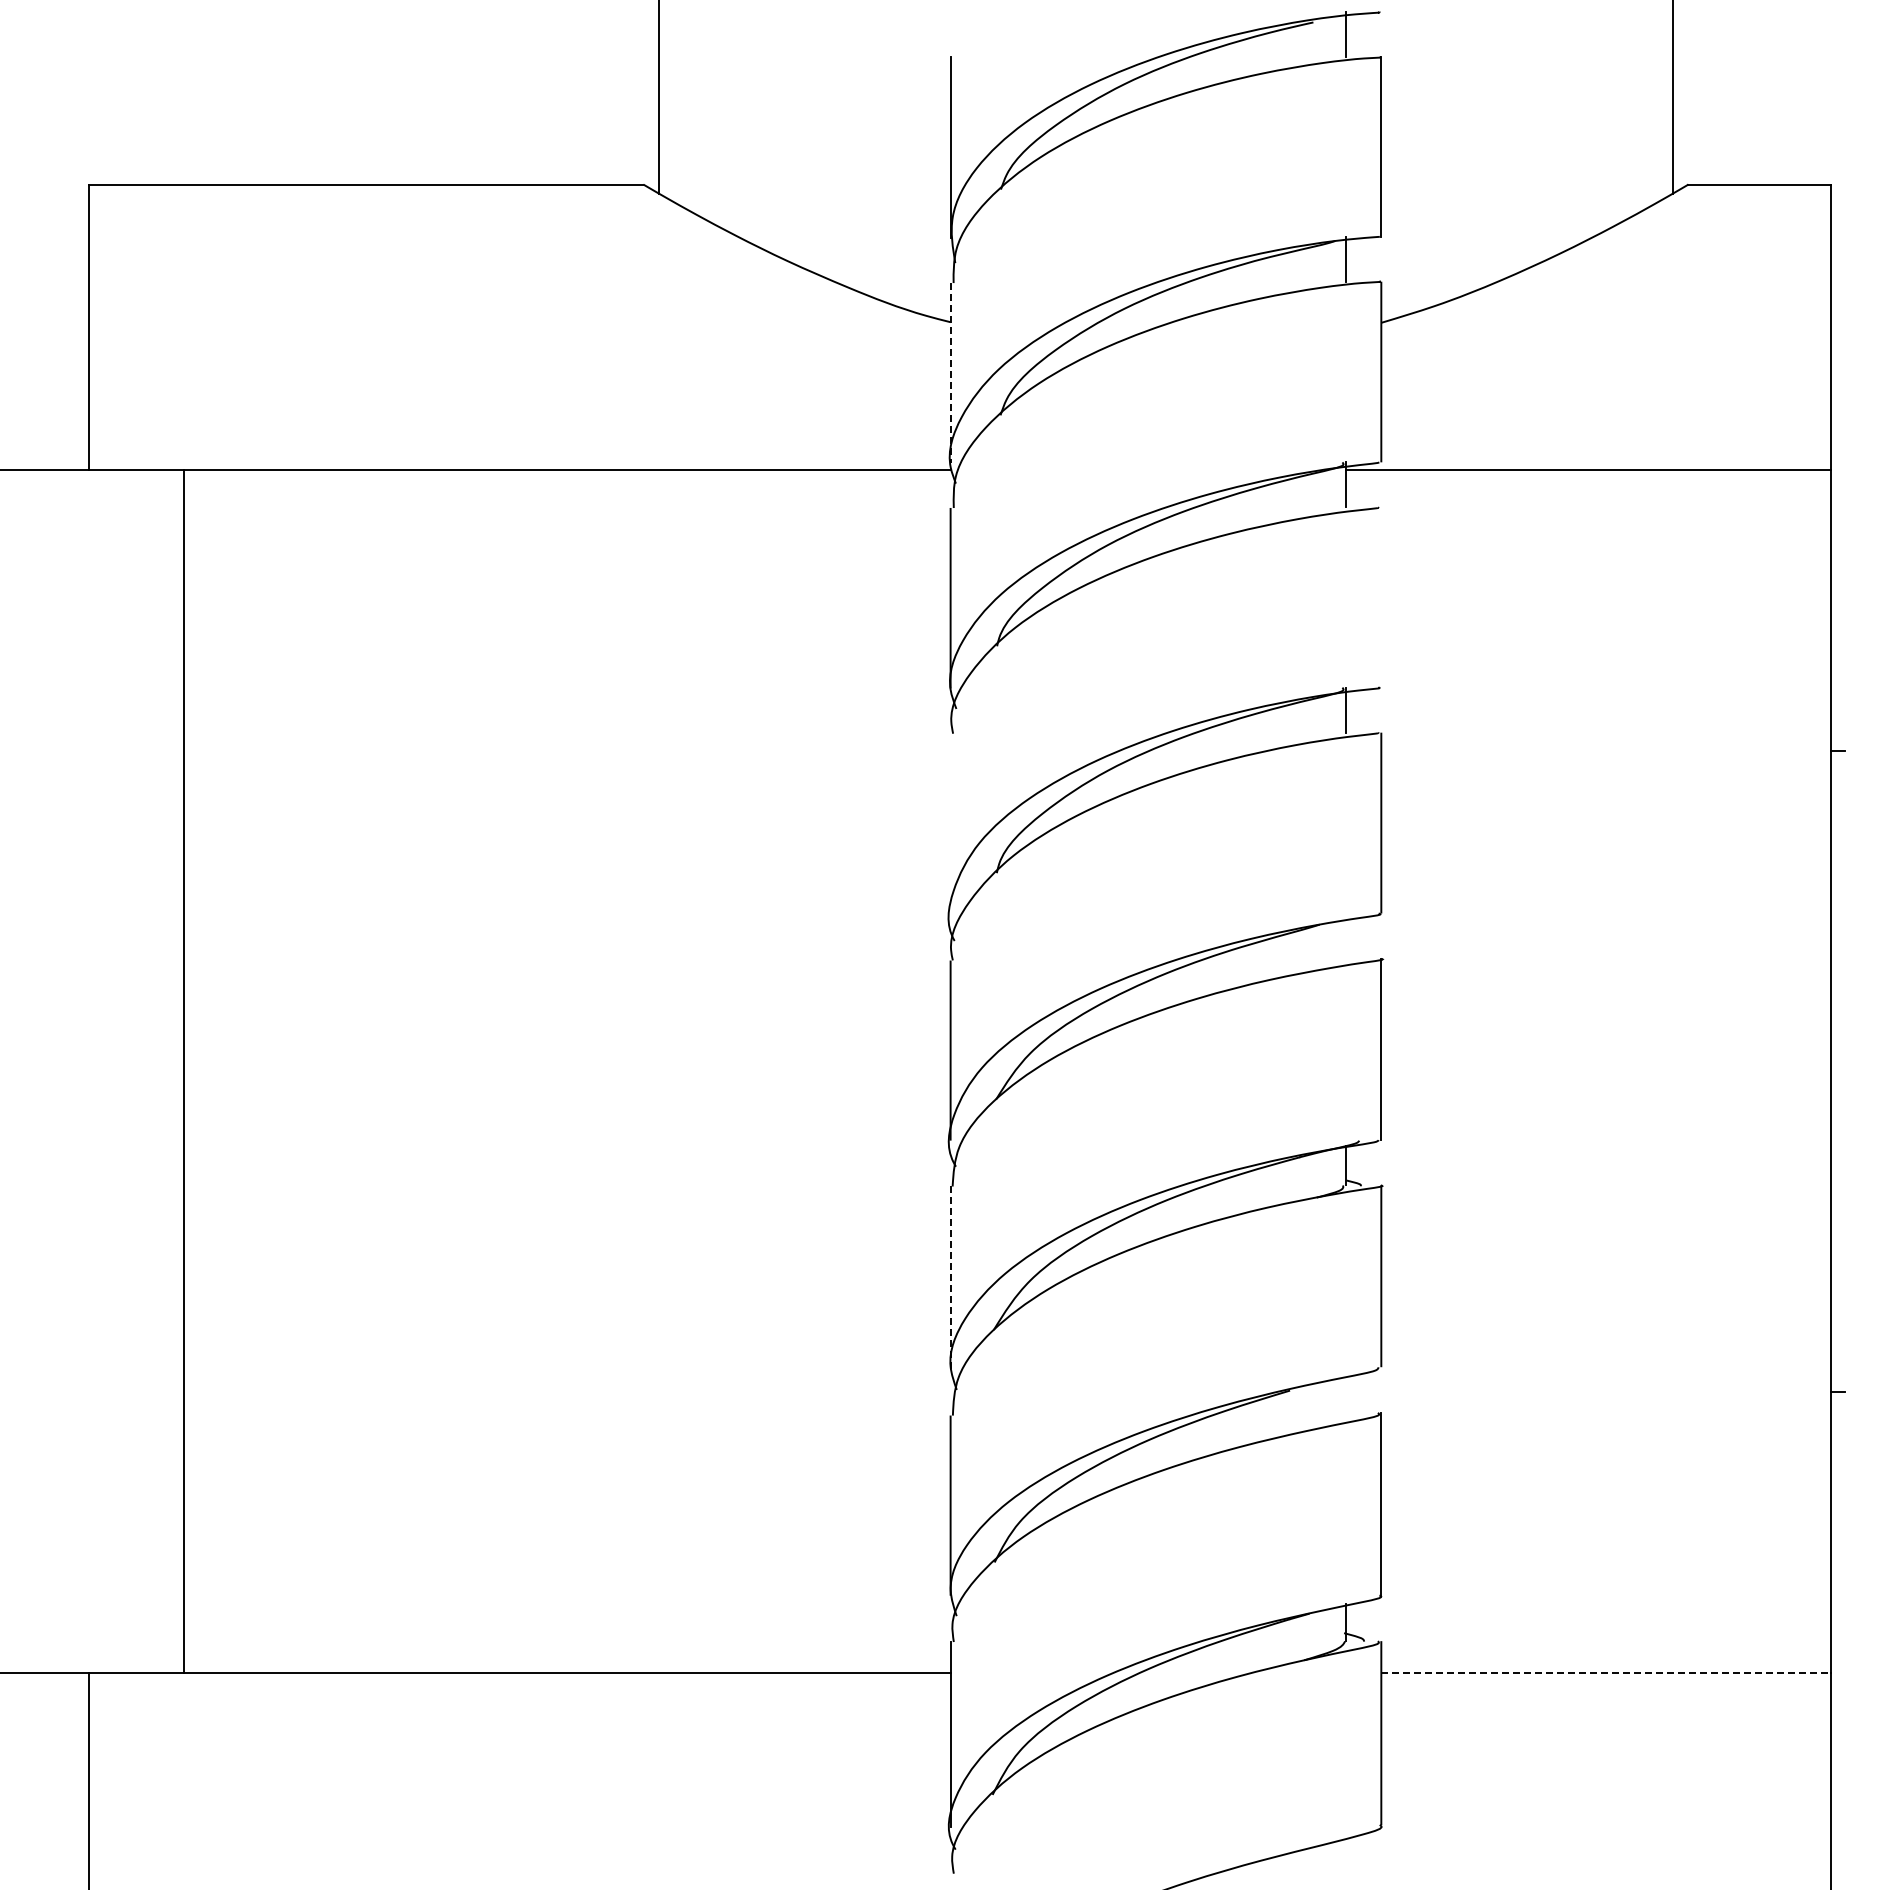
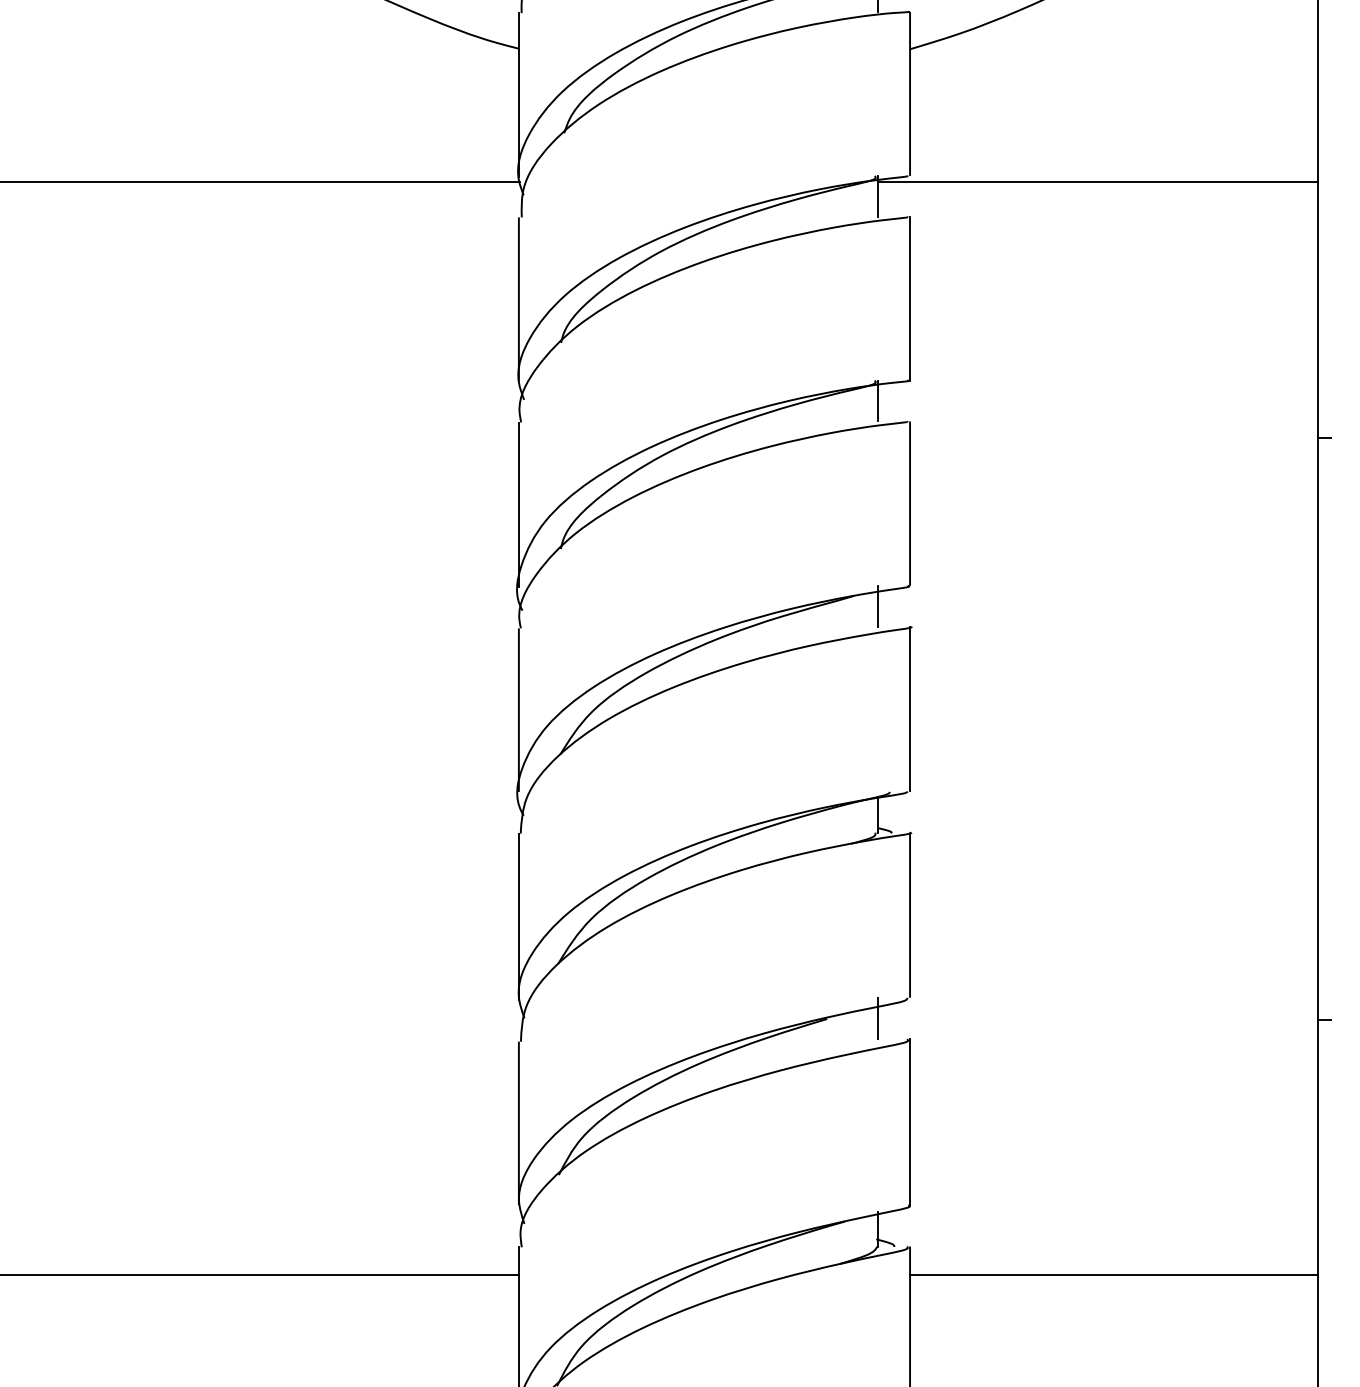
line: (950, 373) -> (518, 95), dashed -> solid
line: (1381, 597) -> (910, 298), added
line: (950, 824) -> (518, 504), added
line: (1346, 935) -> (878, 605), added
line: (950, 1278) -> (518, 917), dashed -> solid
line: (1346, 1389) -> (878, 1017), added
line: (1606, 1673) -> (1114, 1275), dashed -> solid

